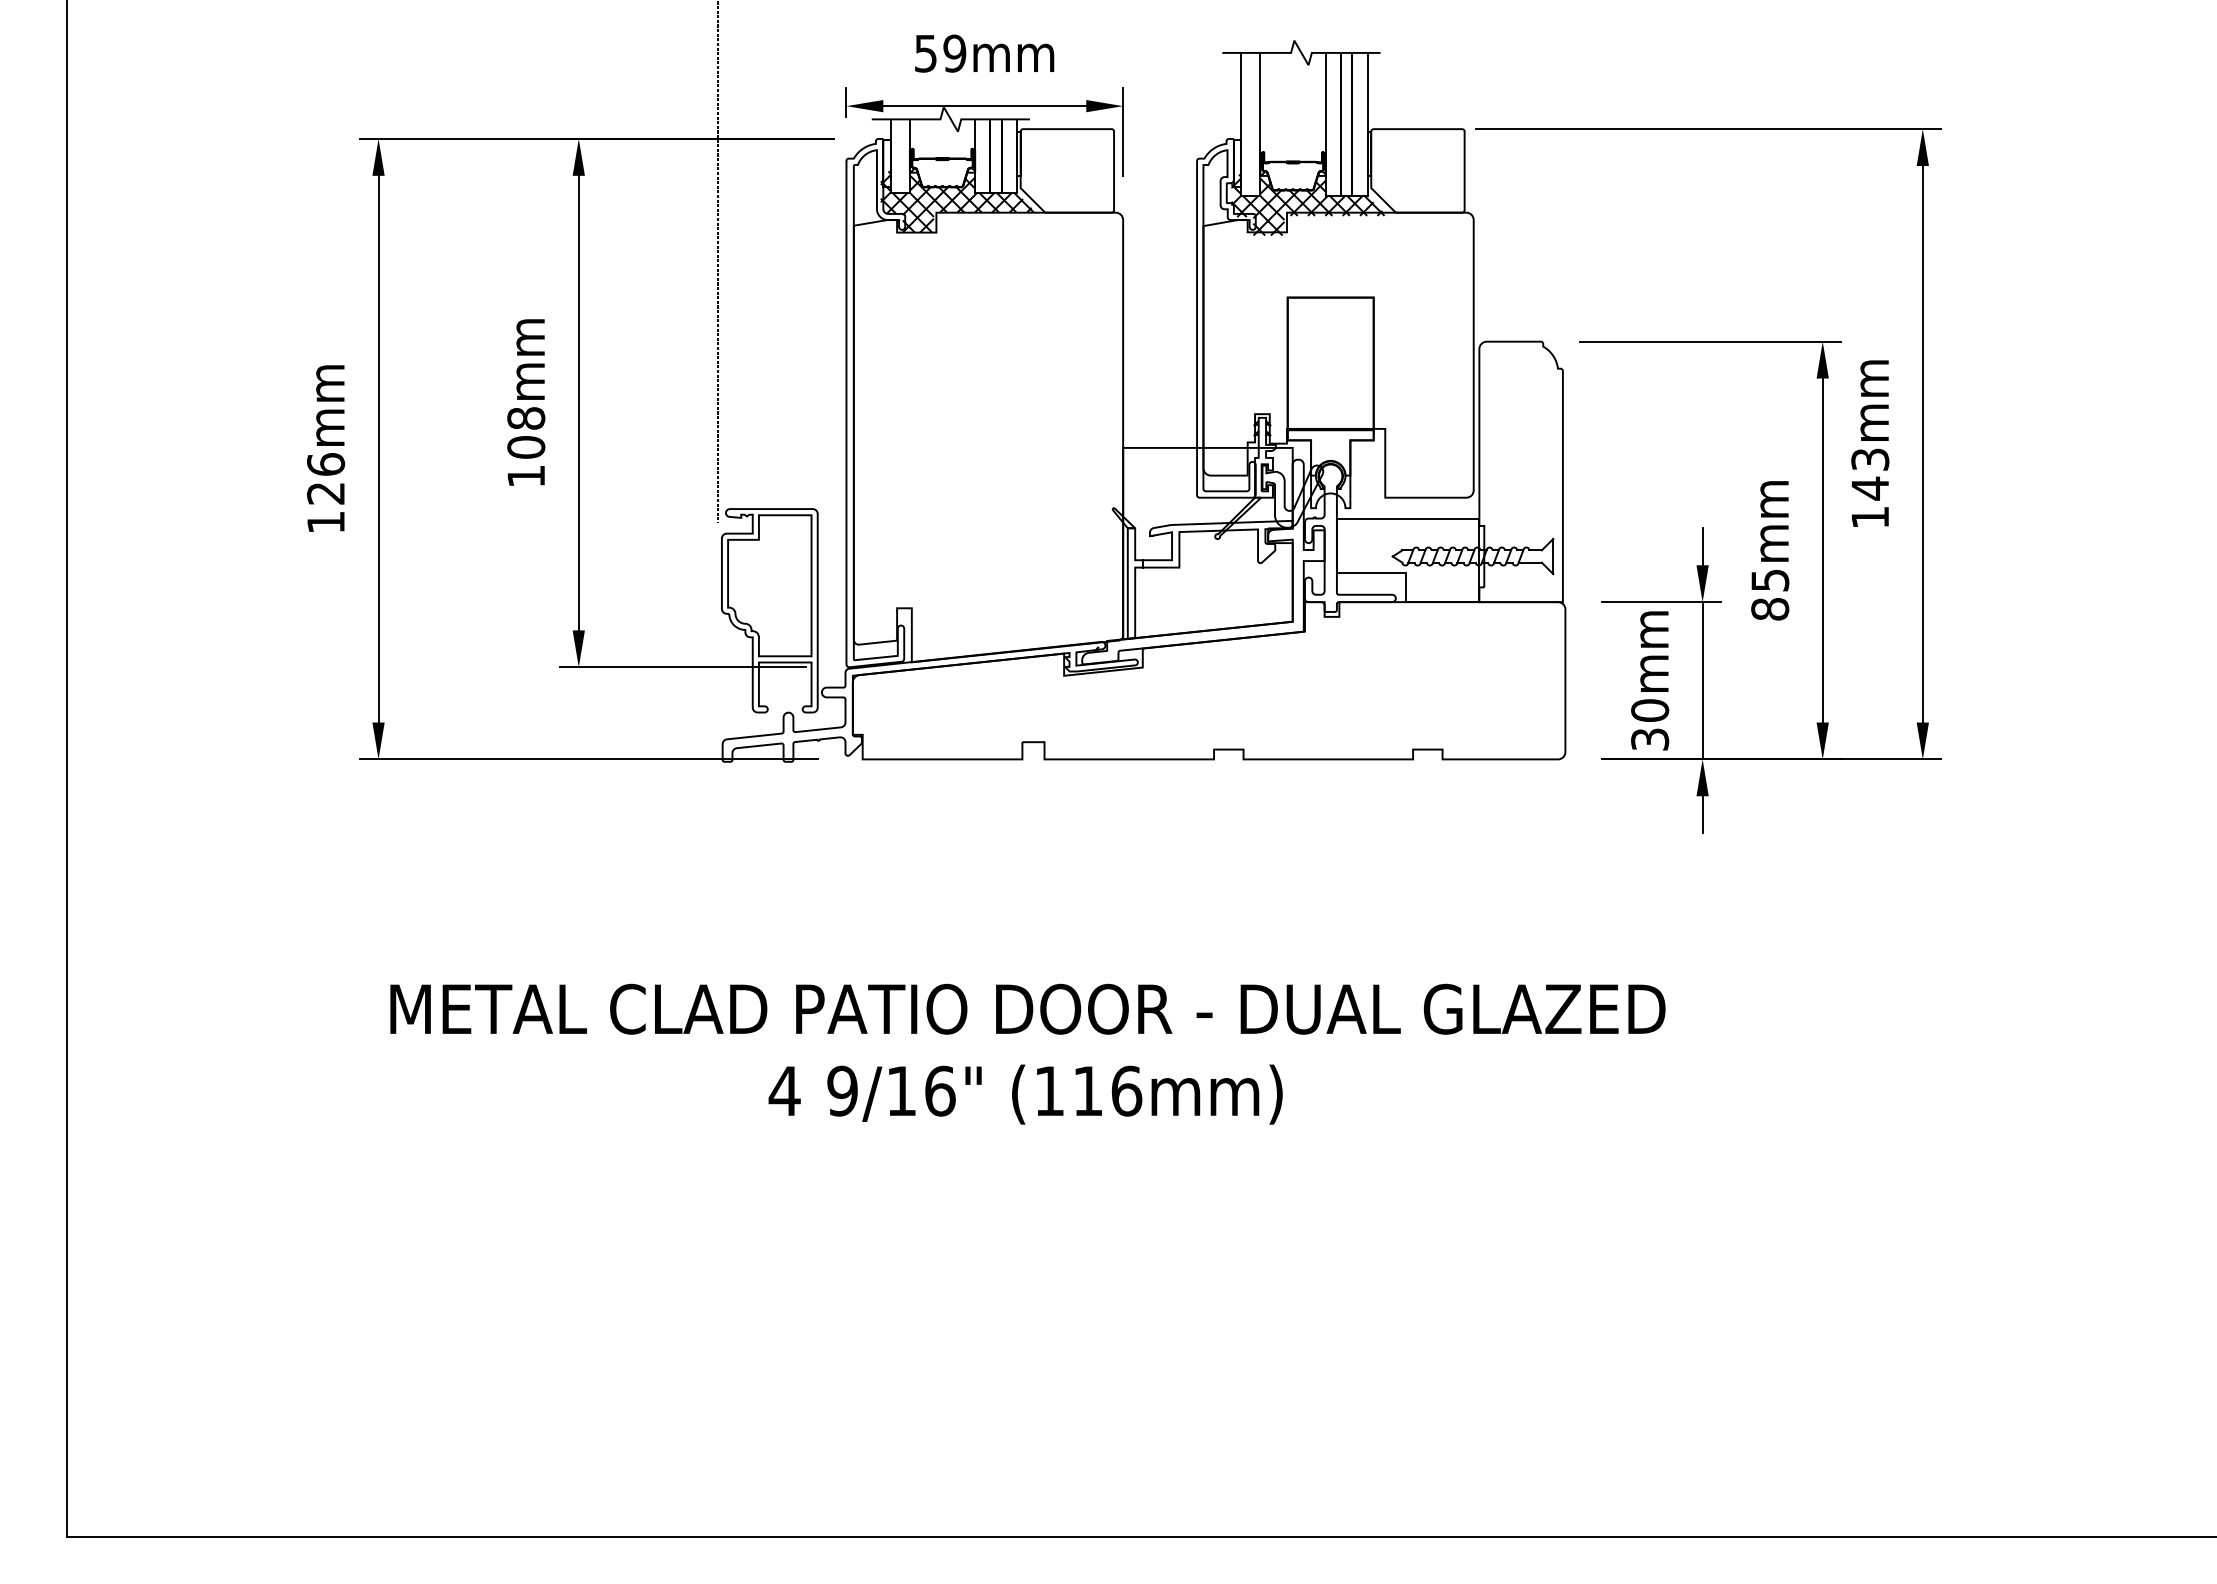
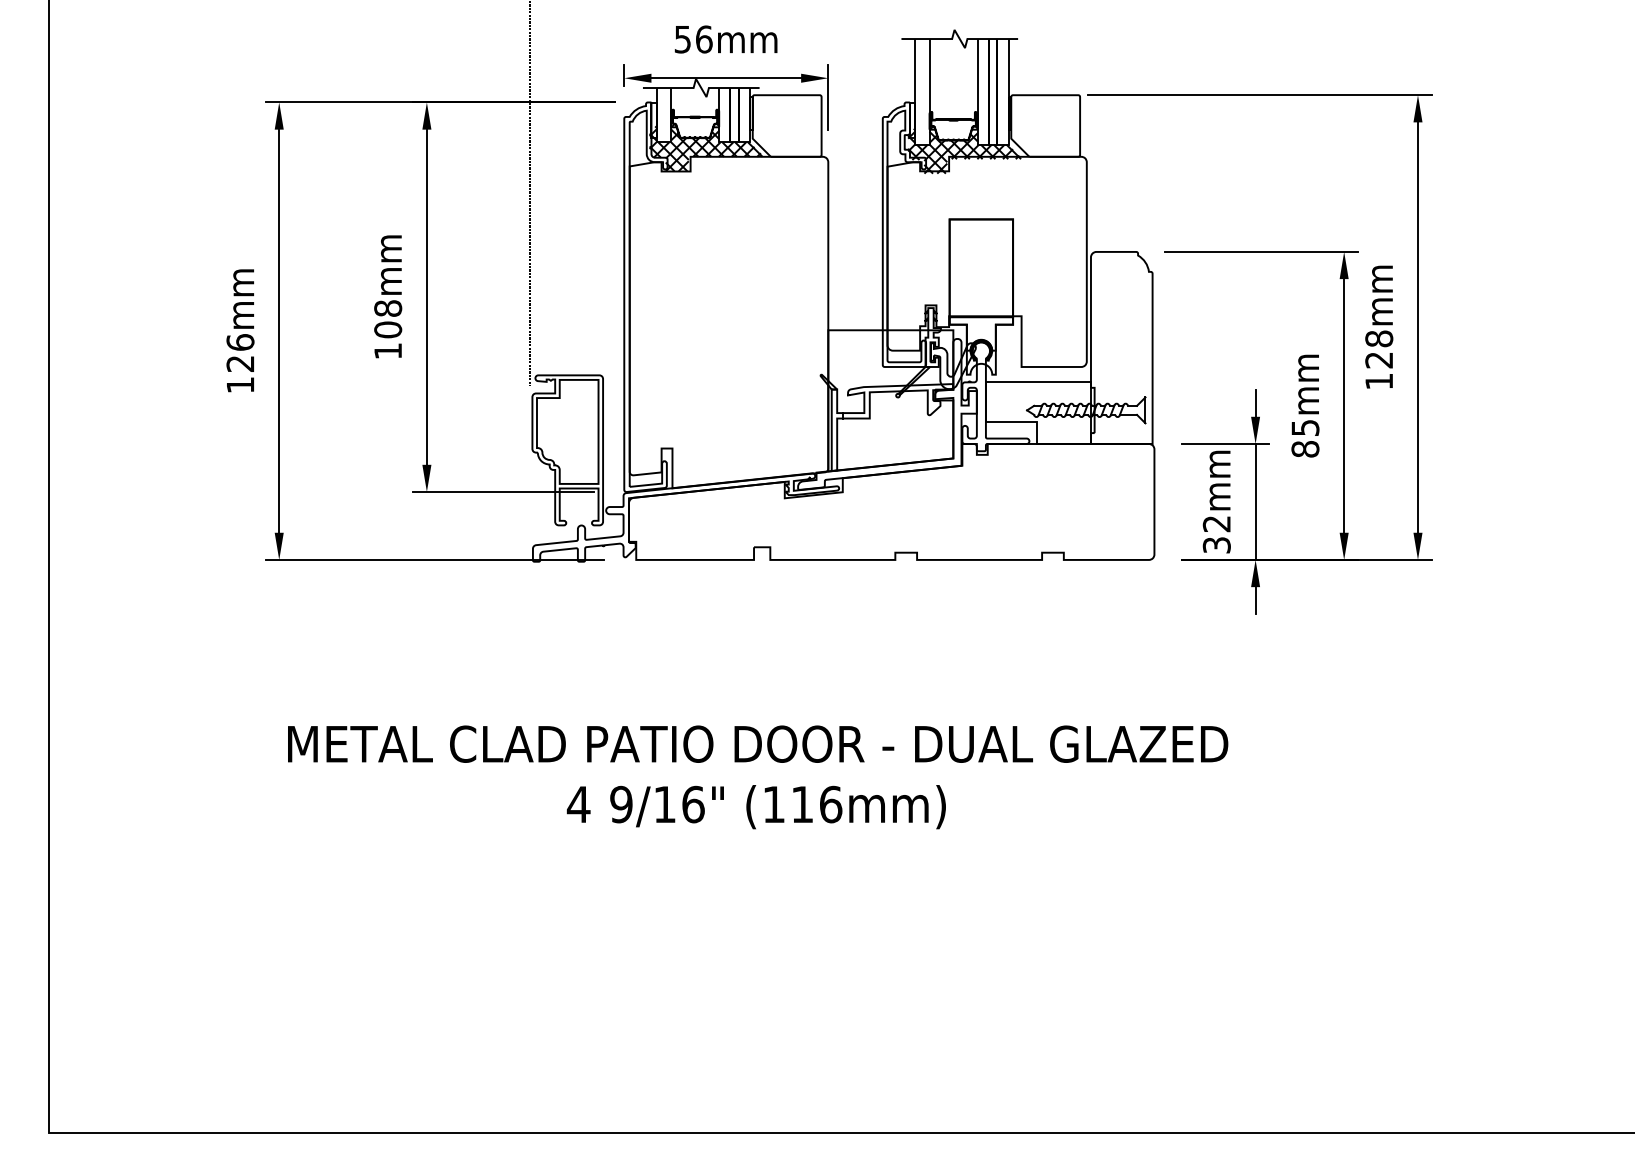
text: (954, 53) -> (703, 39), 59mm -> 56mm
text: (1870, 474) -> (1379, 349), 143mm -> 128mm
text: (1650, 710) -> (1217, 523), 30mm -> 32mm

